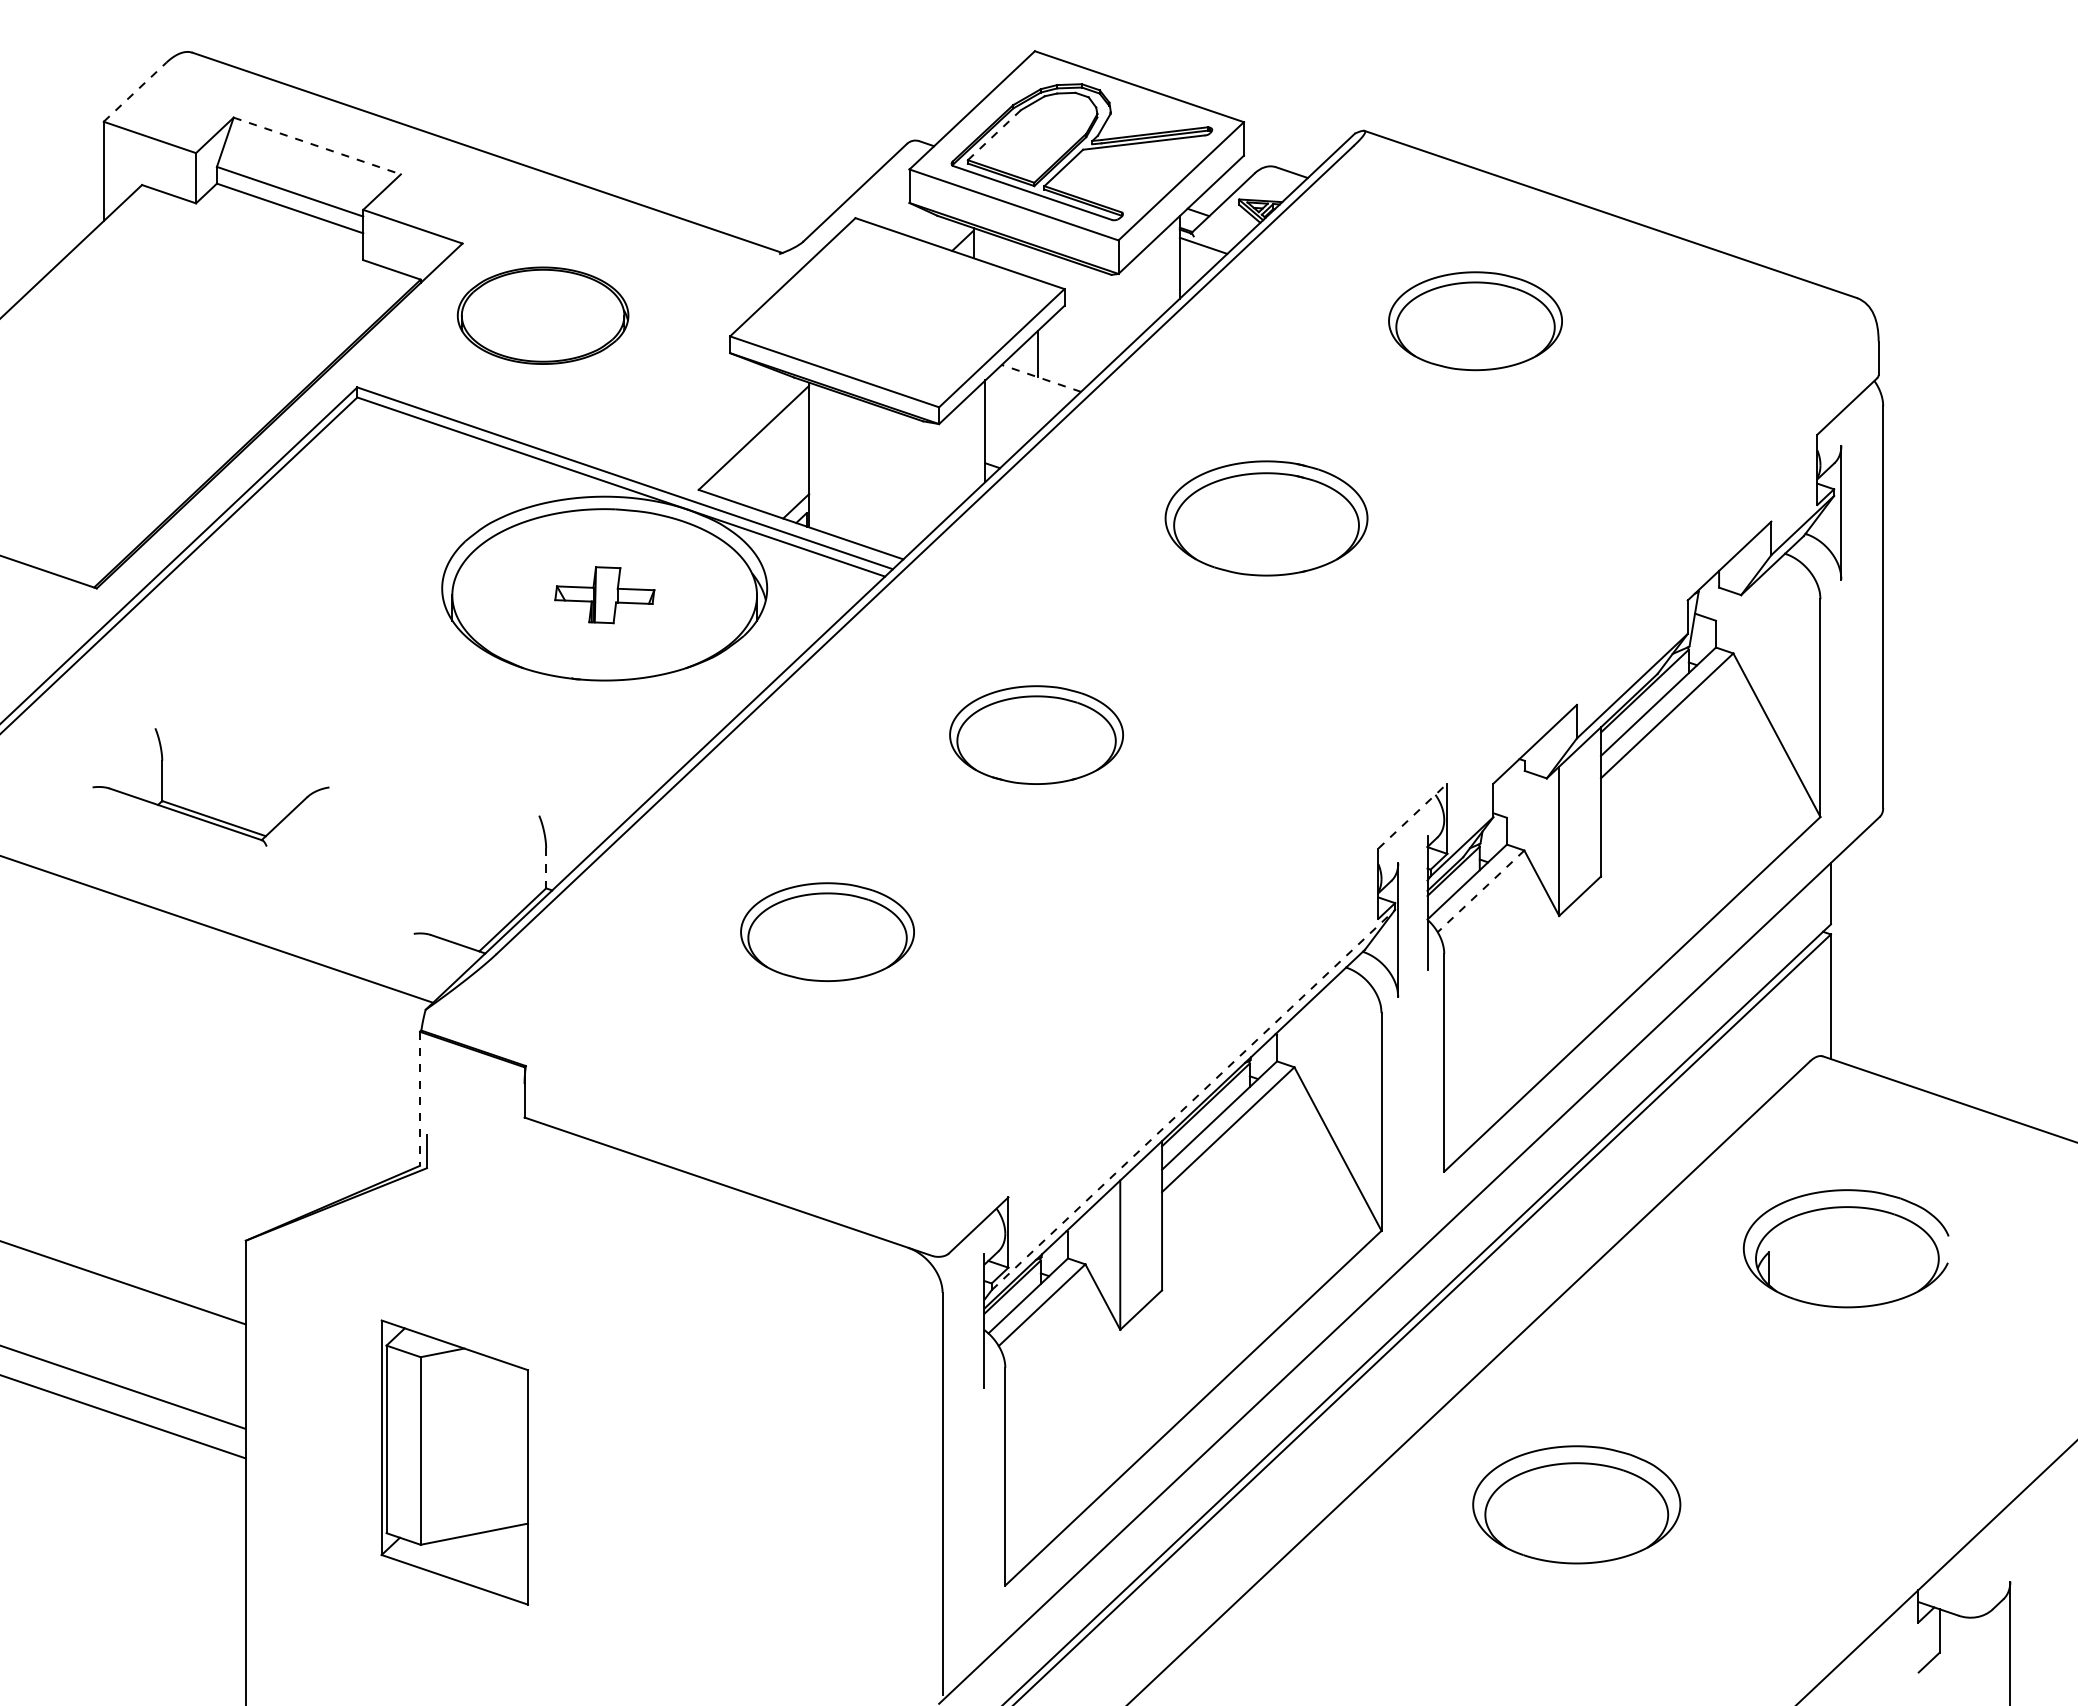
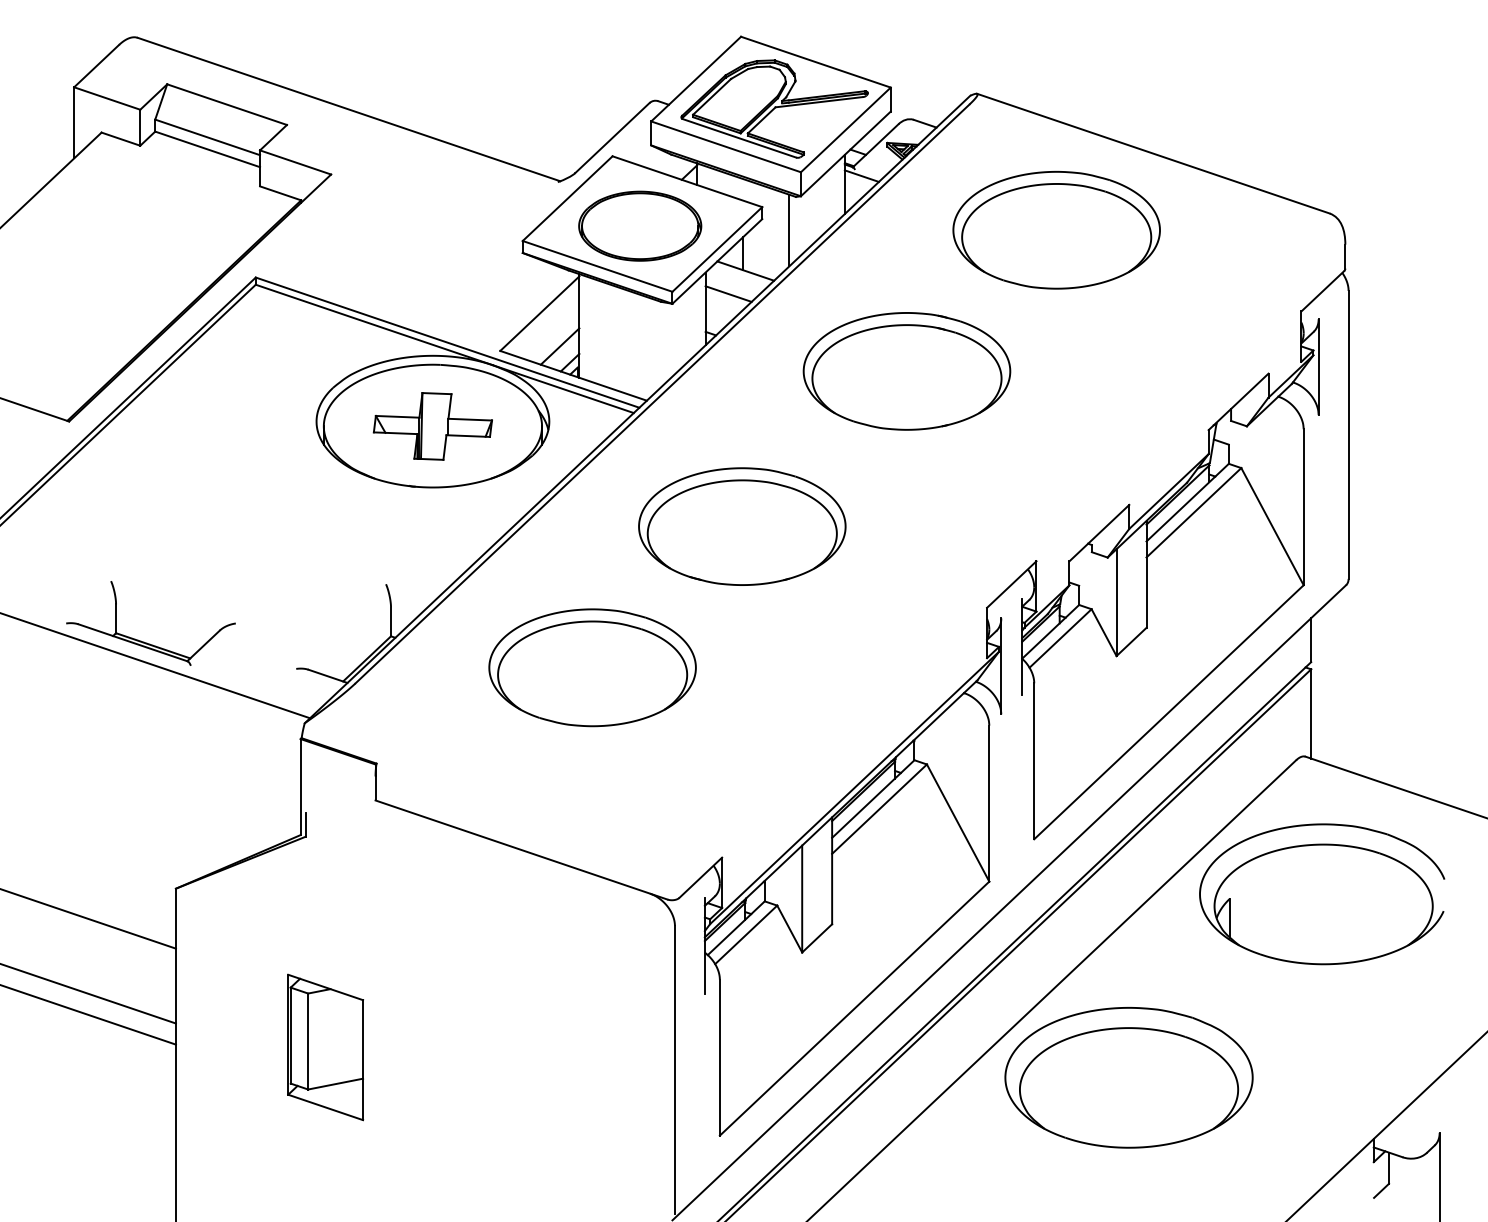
line: (135, 91) -> (96, 65), dashed -> solid
line: (994, 134) -> (712, 96), dashed -> solid
line: (317, 146) -> (227, 105), dashed -> solid
part: (542, 315) -> (639, 226), moved
part: (1475, 320) -> (1056, 229), size x1.67
line: (1102, 321) -> (789, 230), added
line: (1041, 378) -> (745, 271), dashed -> solid
line: (1017, 410) -> (728, 294), added
line: (782, 483) -> (560, 346), added
part: (1266, 518) -> (906, 371), size x1.43
part: (604, 594) -> (432, 425), size x1.67
part: (1036, 734) -> (742, 526), size x1.67
part: (202, 813) -> (144, 642), moved
line: (1413, 815) -> (1012, 584), dashed -> solid
line: (546, 868) -> (391, 622), dashed -> solid
line: (1481, 891) -> (1060, 638), dashed -> solid
part: (827, 931) -> (592, 667), size x1.67
line: (420, 1099) -> (301, 787), dashed -> solid
line: (1193, 1099) -> (854, 787), dashed -> solid
part: (1845, 1248) -> (1321, 894), size x1.67
part: (454, 1461) -> (325, 1046), size x0.71
part: (1576, 1504) -> (1128, 1077), size x1.67

